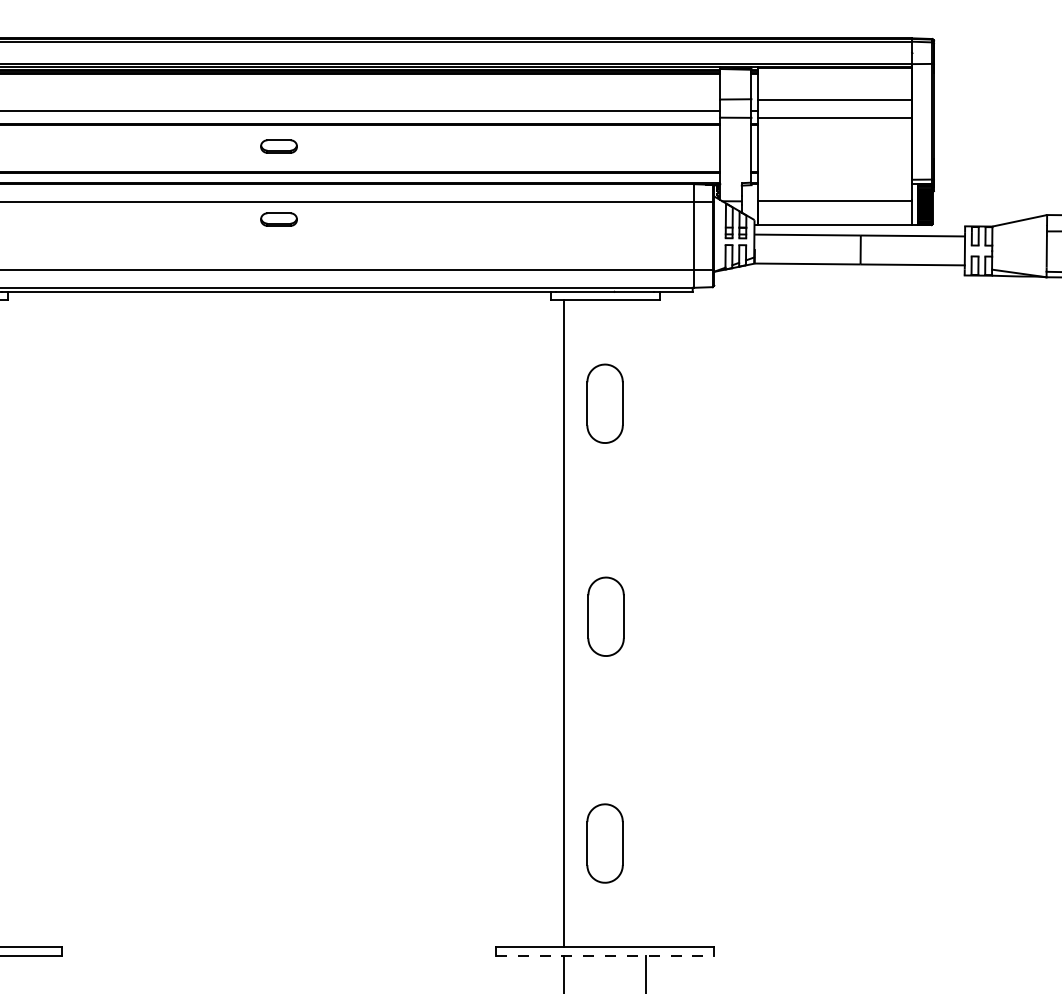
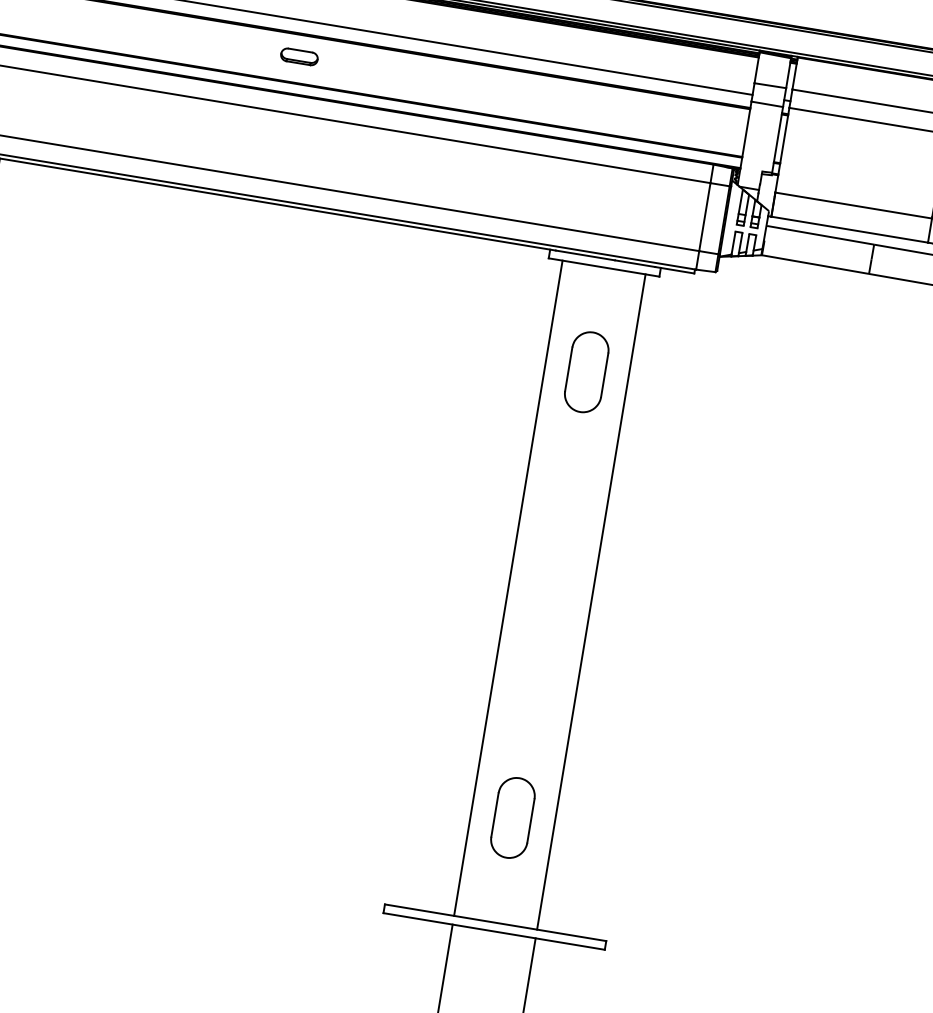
part: (278, 219) -> (286, 130), removed
part: (605, 616) -> (551, 587), removed
line: (646, 623) -> (591, 601), added
line: (605, 955) -> (494, 931), dashed -> solid

